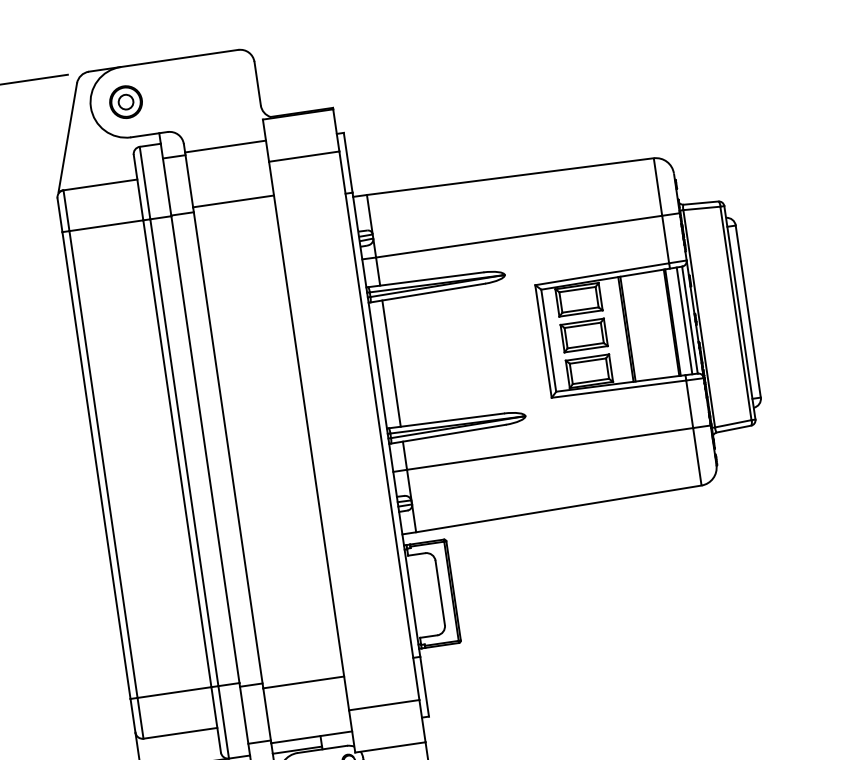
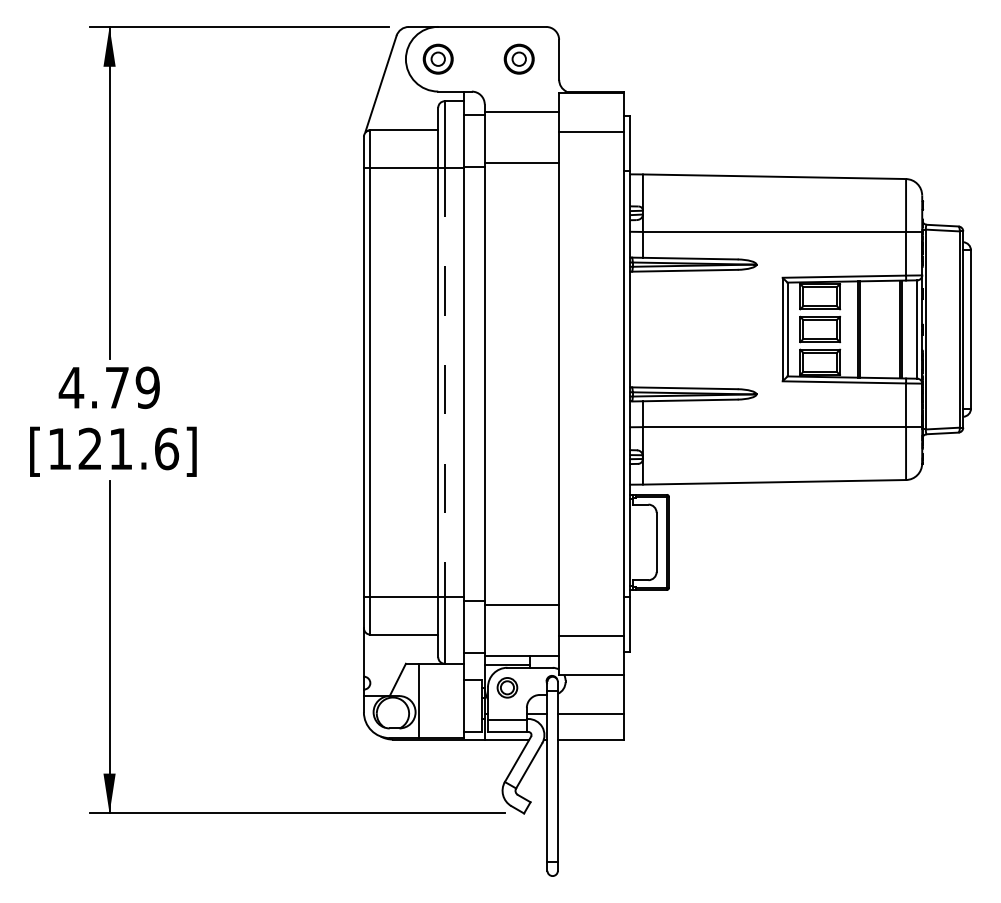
part: (213, 88) -> (518, 58), added
line: (684, 320) -> (912, 329), removed
line: (391, 363) -> (642, 329), removed
line: (184, 452) -> (444, 382), solid -> dashed

